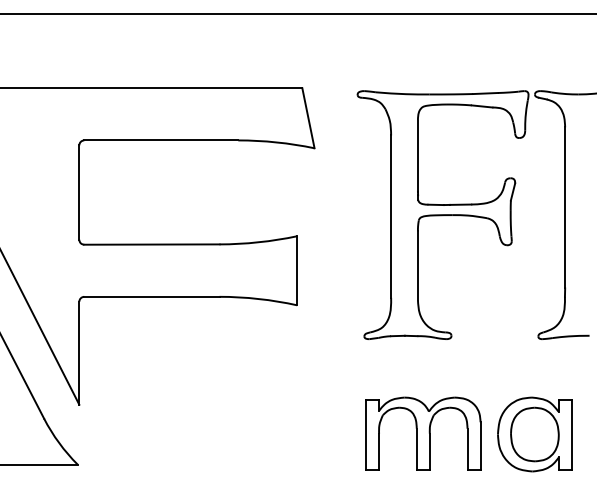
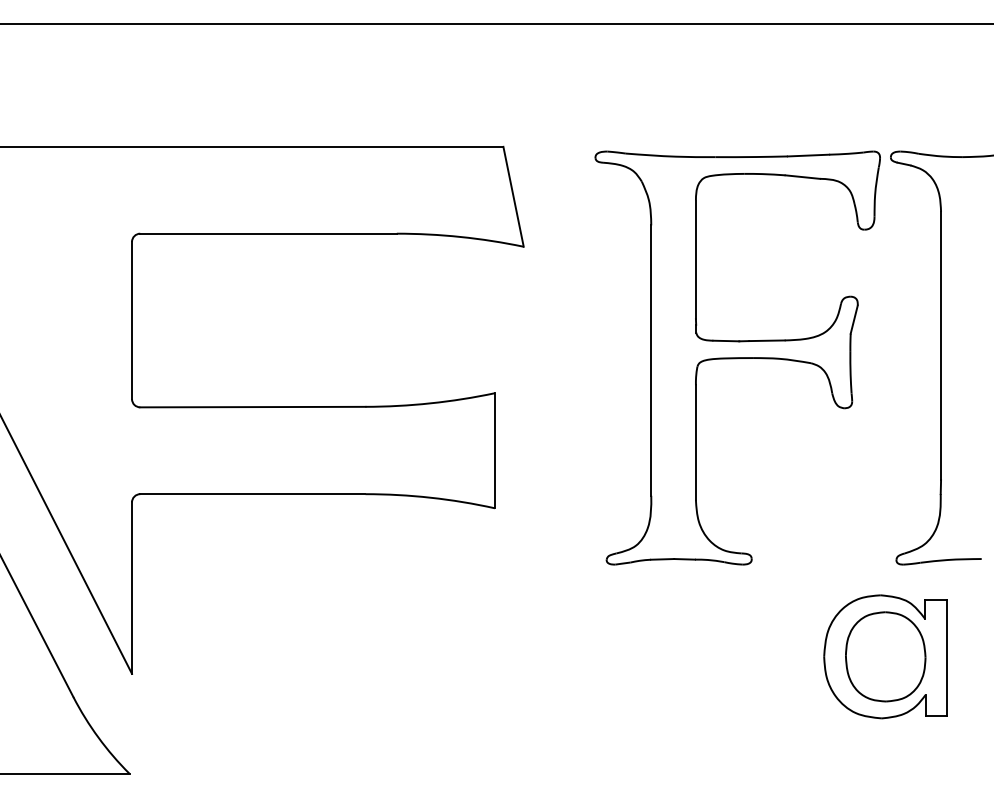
part: (423, 433) -> (705, 721), removed
part: (534, 434) -> (885, 656), moved

